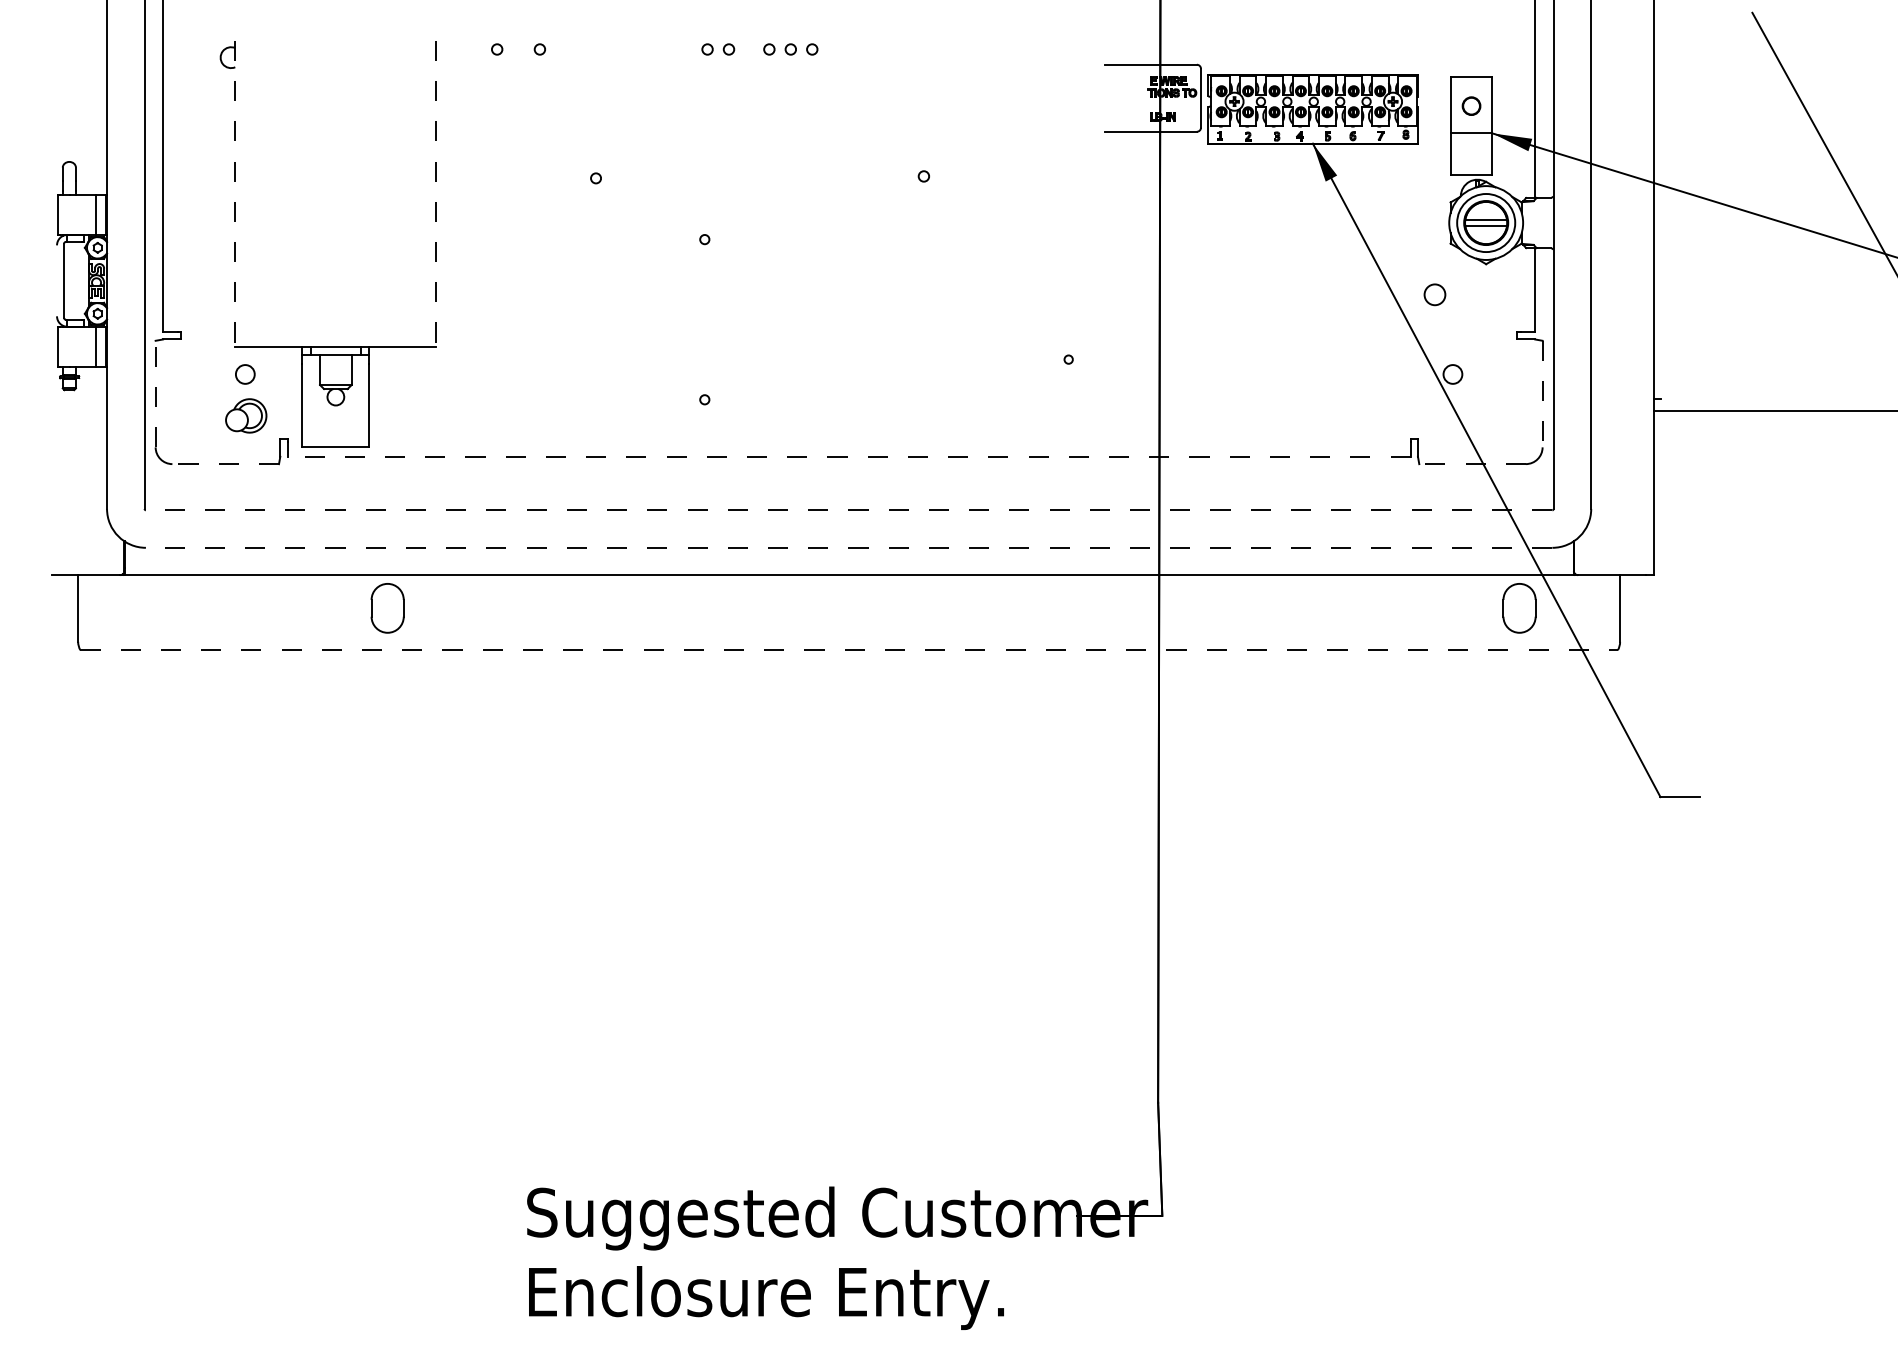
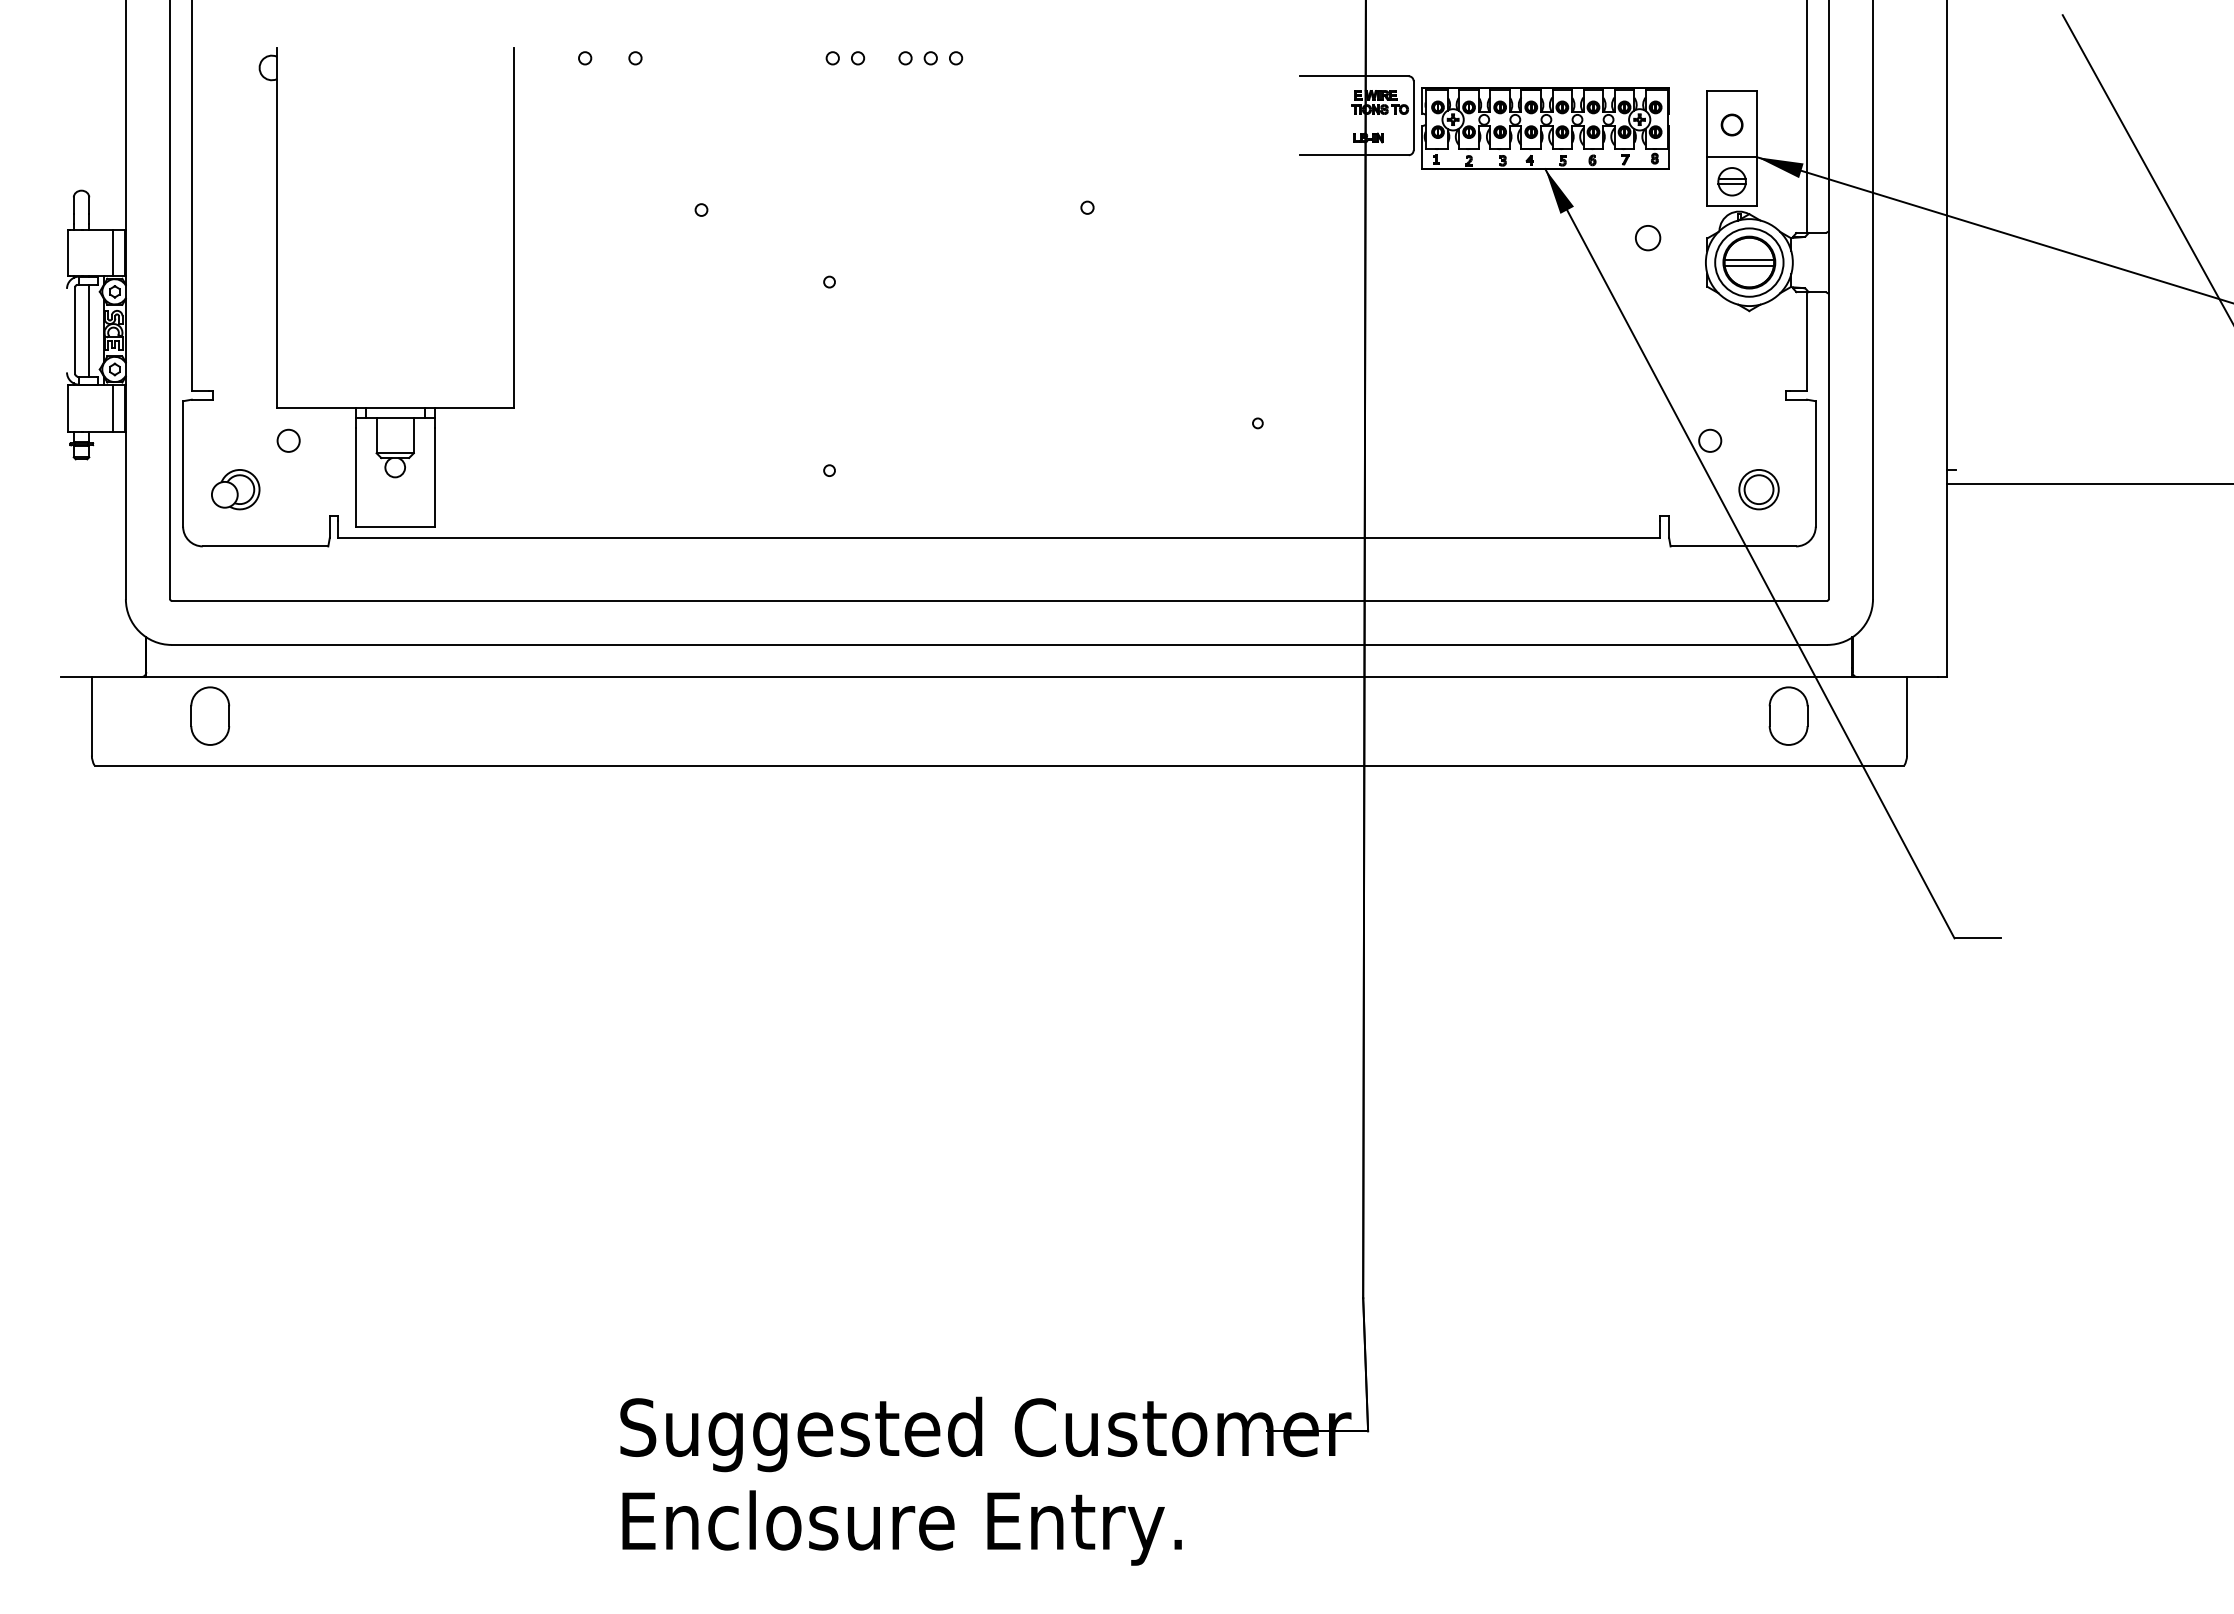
part: (1471, 154) -> (1731, 181), added
line: (234, 194) -> (276, 228), dashed -> solid
line: (436, 194) -> (513, 228), dashed -> solid
line: (76, 280) -> (89, 330), added
circle: (1435, 295) -> (1648, 238), moved
line: (155, 393) -> (183, 463), dashed -> solid
line: (1542, 393) -> (1815, 463), dashed -> solid
part: (246, 415) -> (235, 489), moved
part: (1493, 415) -> (1758, 489), added
line: (848, 456) -> (998, 537), dashed -> solid
line: (225, 464) -> (265, 546), dashed -> solid
line: (1472, 464) -> (1733, 546), dashed -> solid
line: (849, 510) -> (999, 600), dashed -> solid
line: (849, 547) -> (999, 644), dashed -> solid
part: (387, 607) -> (210, 715), moved
line: (849, 650) -> (999, 765), dashed -> solid

